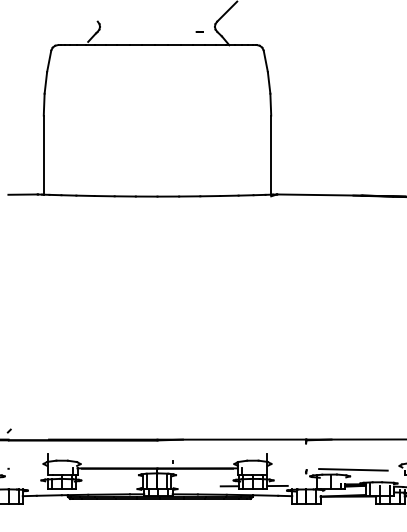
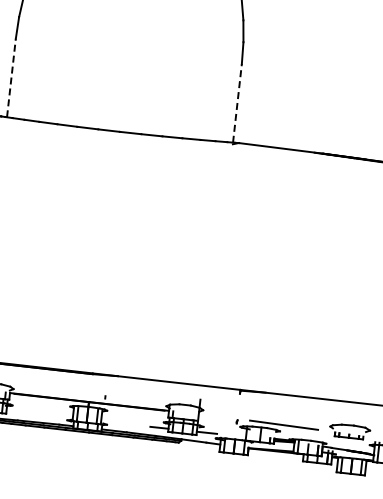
line: (43, 155) -> (11, 78), solid -> dashed
line: (271, 155) -> (237, 103), solid -> dashed

